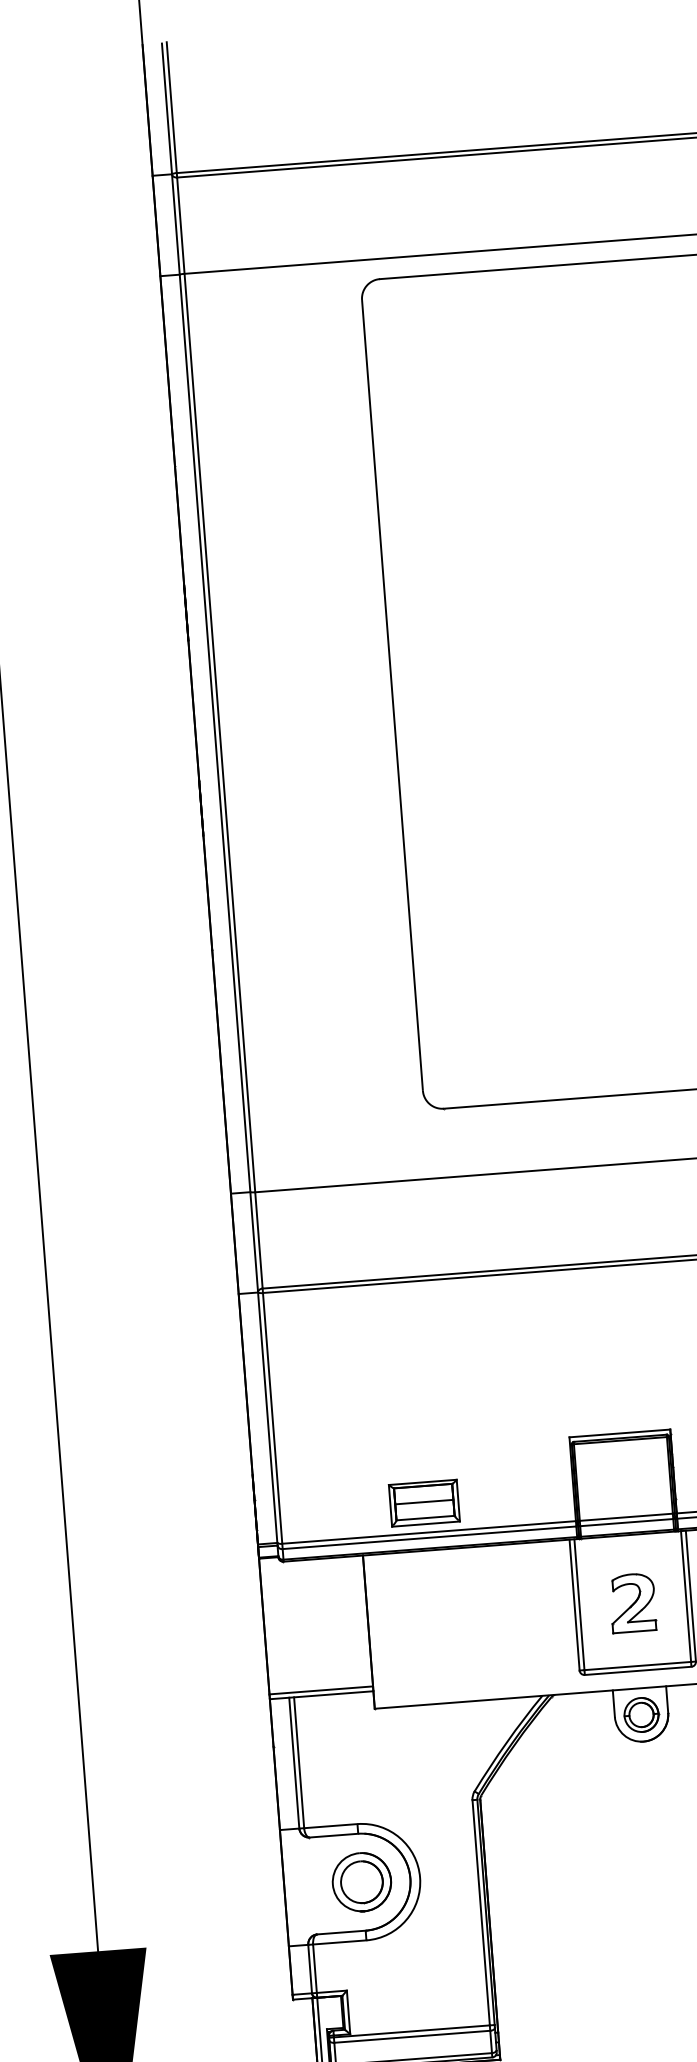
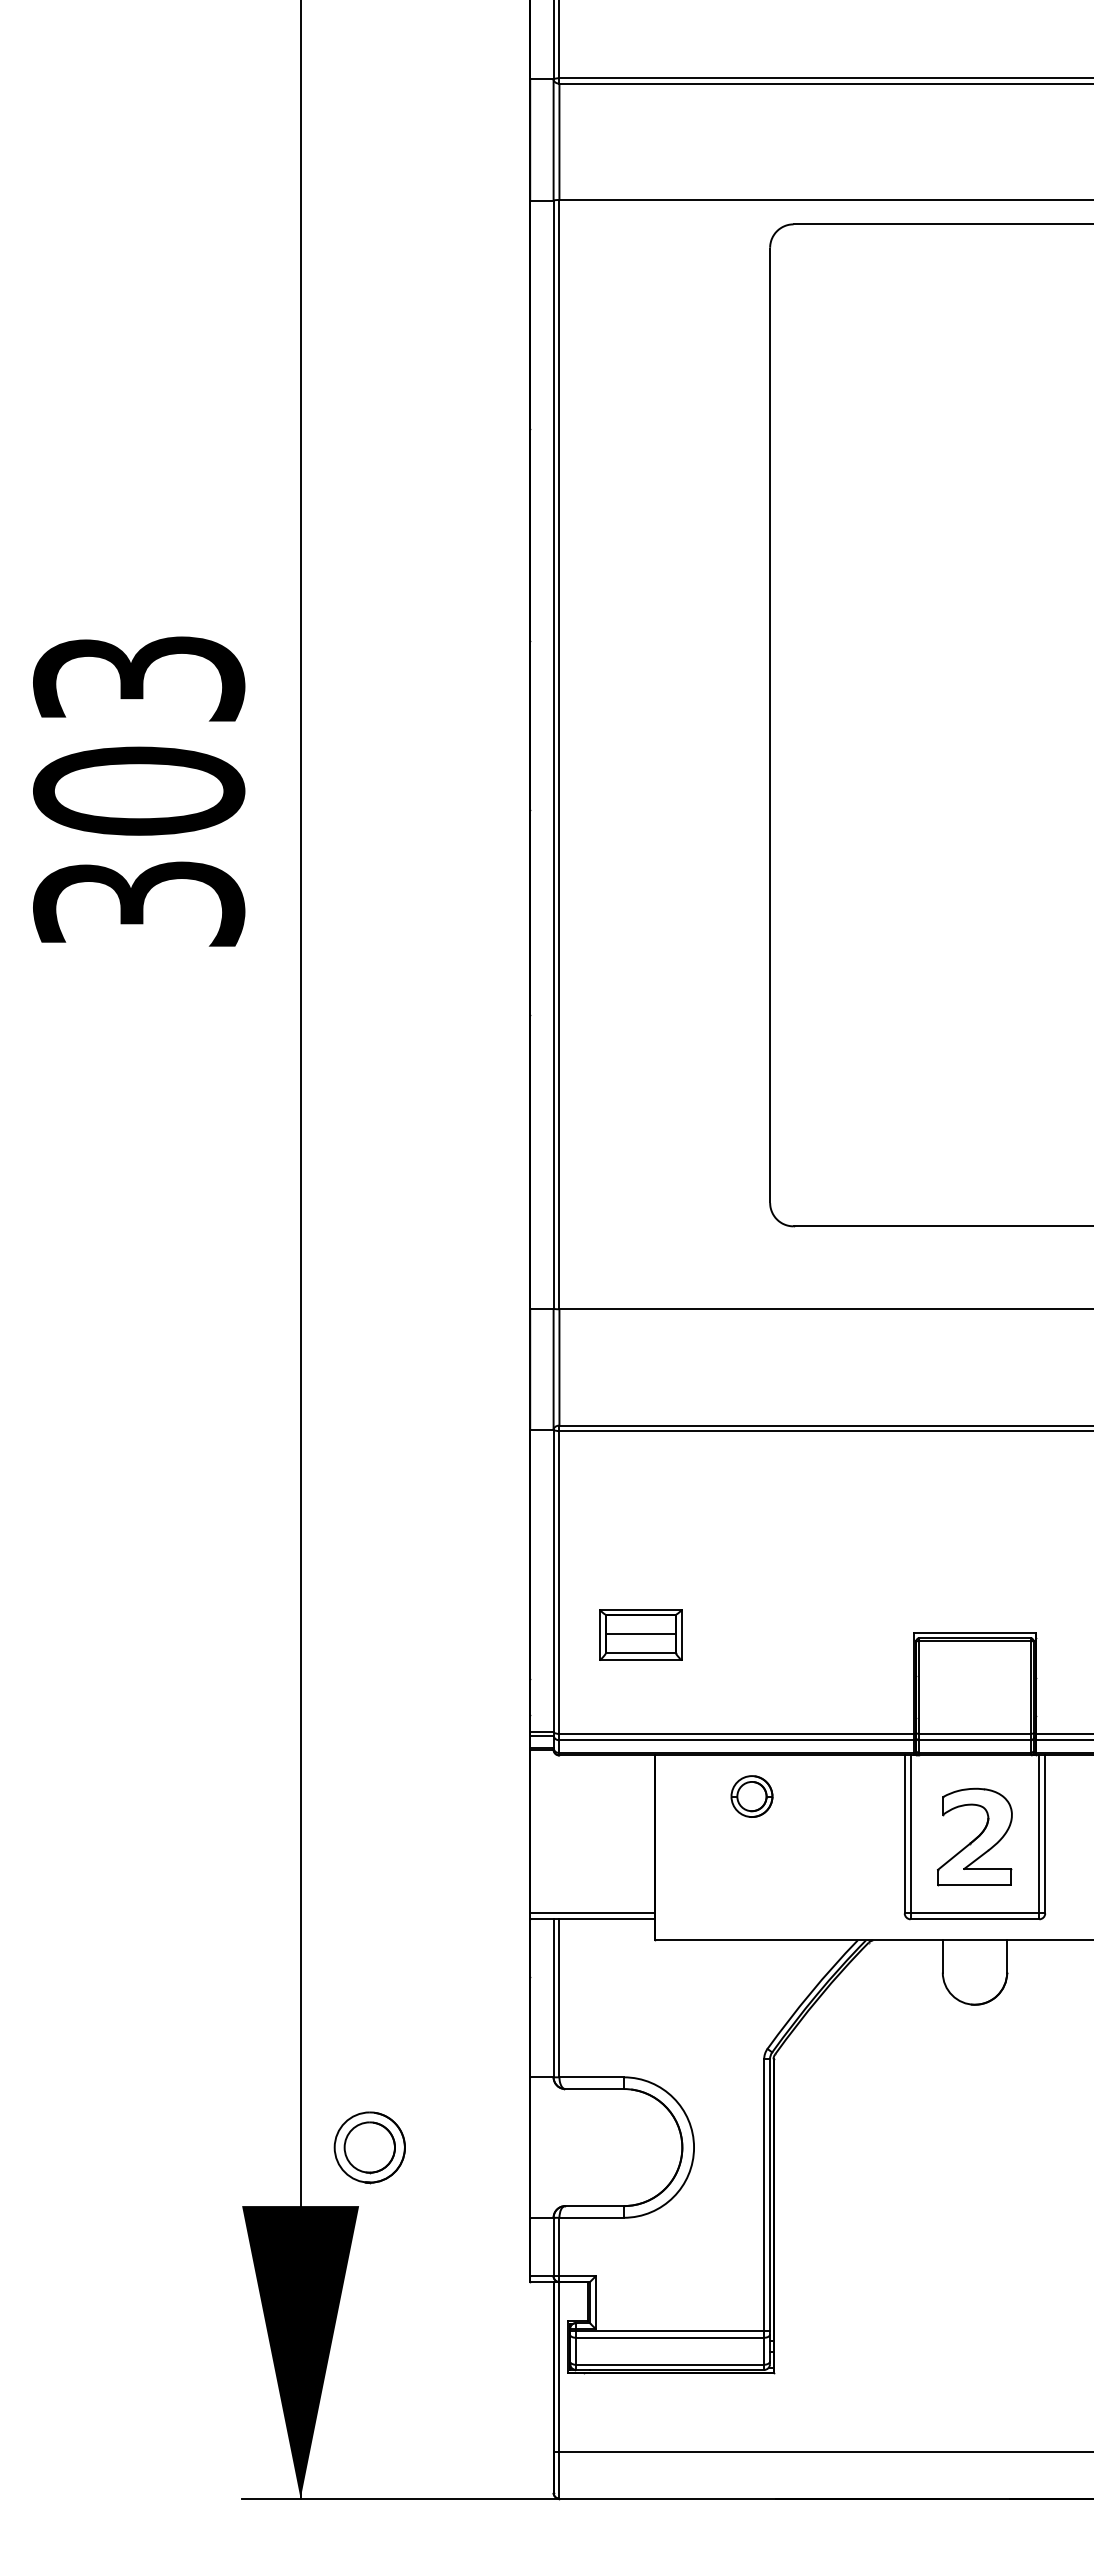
part: (424, 1502) -> (640, 1634), moved
part: (632, 1603) -> (974, 1837), size x1.4
part: (641, 1714) -> (751, 1796), moved
part: (361, 1882) -> (369, 2147), moved

